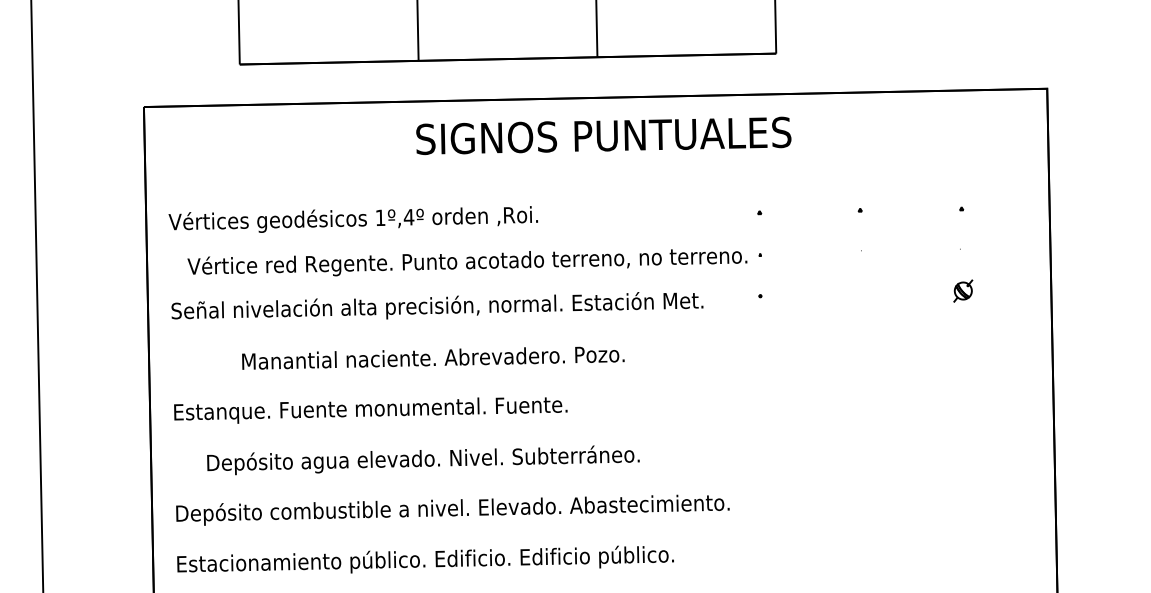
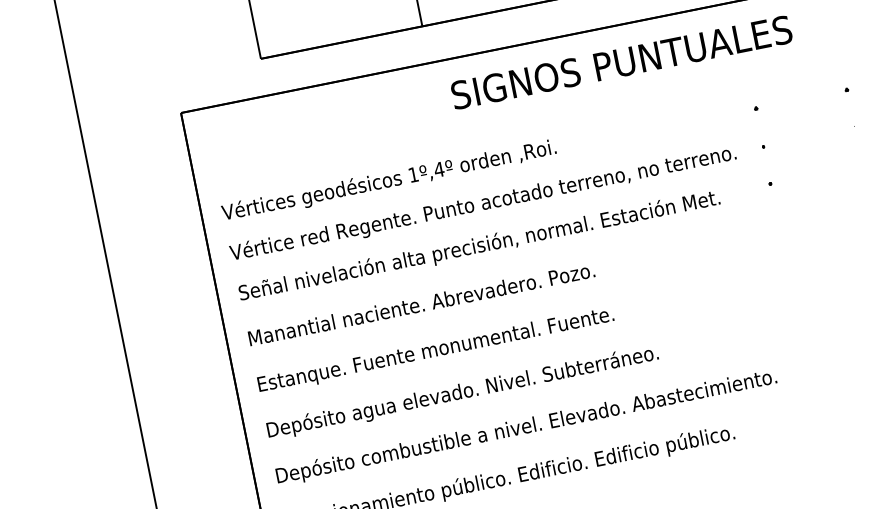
text: (603, 135) -> (621, 62), moved
text: (467, 262) -> (483, 204), moved
text: (433, 357) -> (421, 303), moved
text: (423, 460) -> (462, 392), moved

